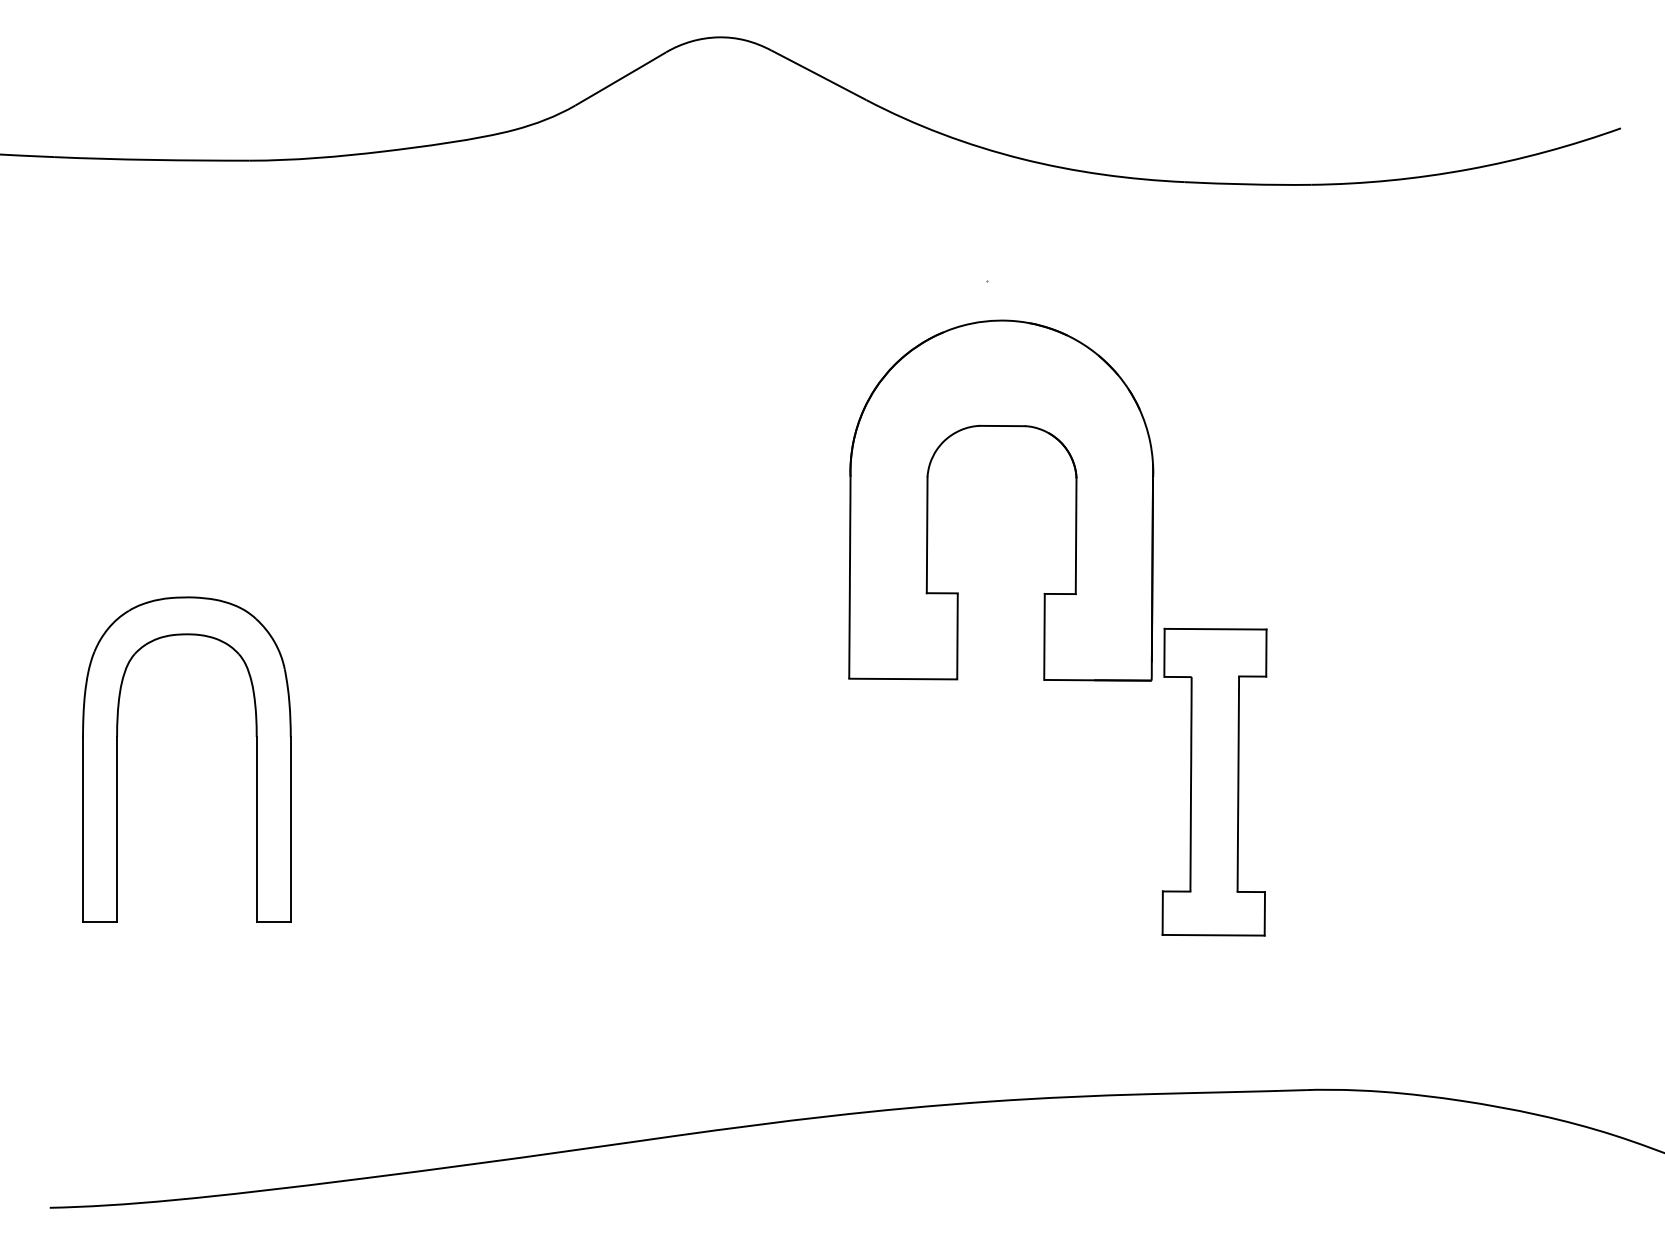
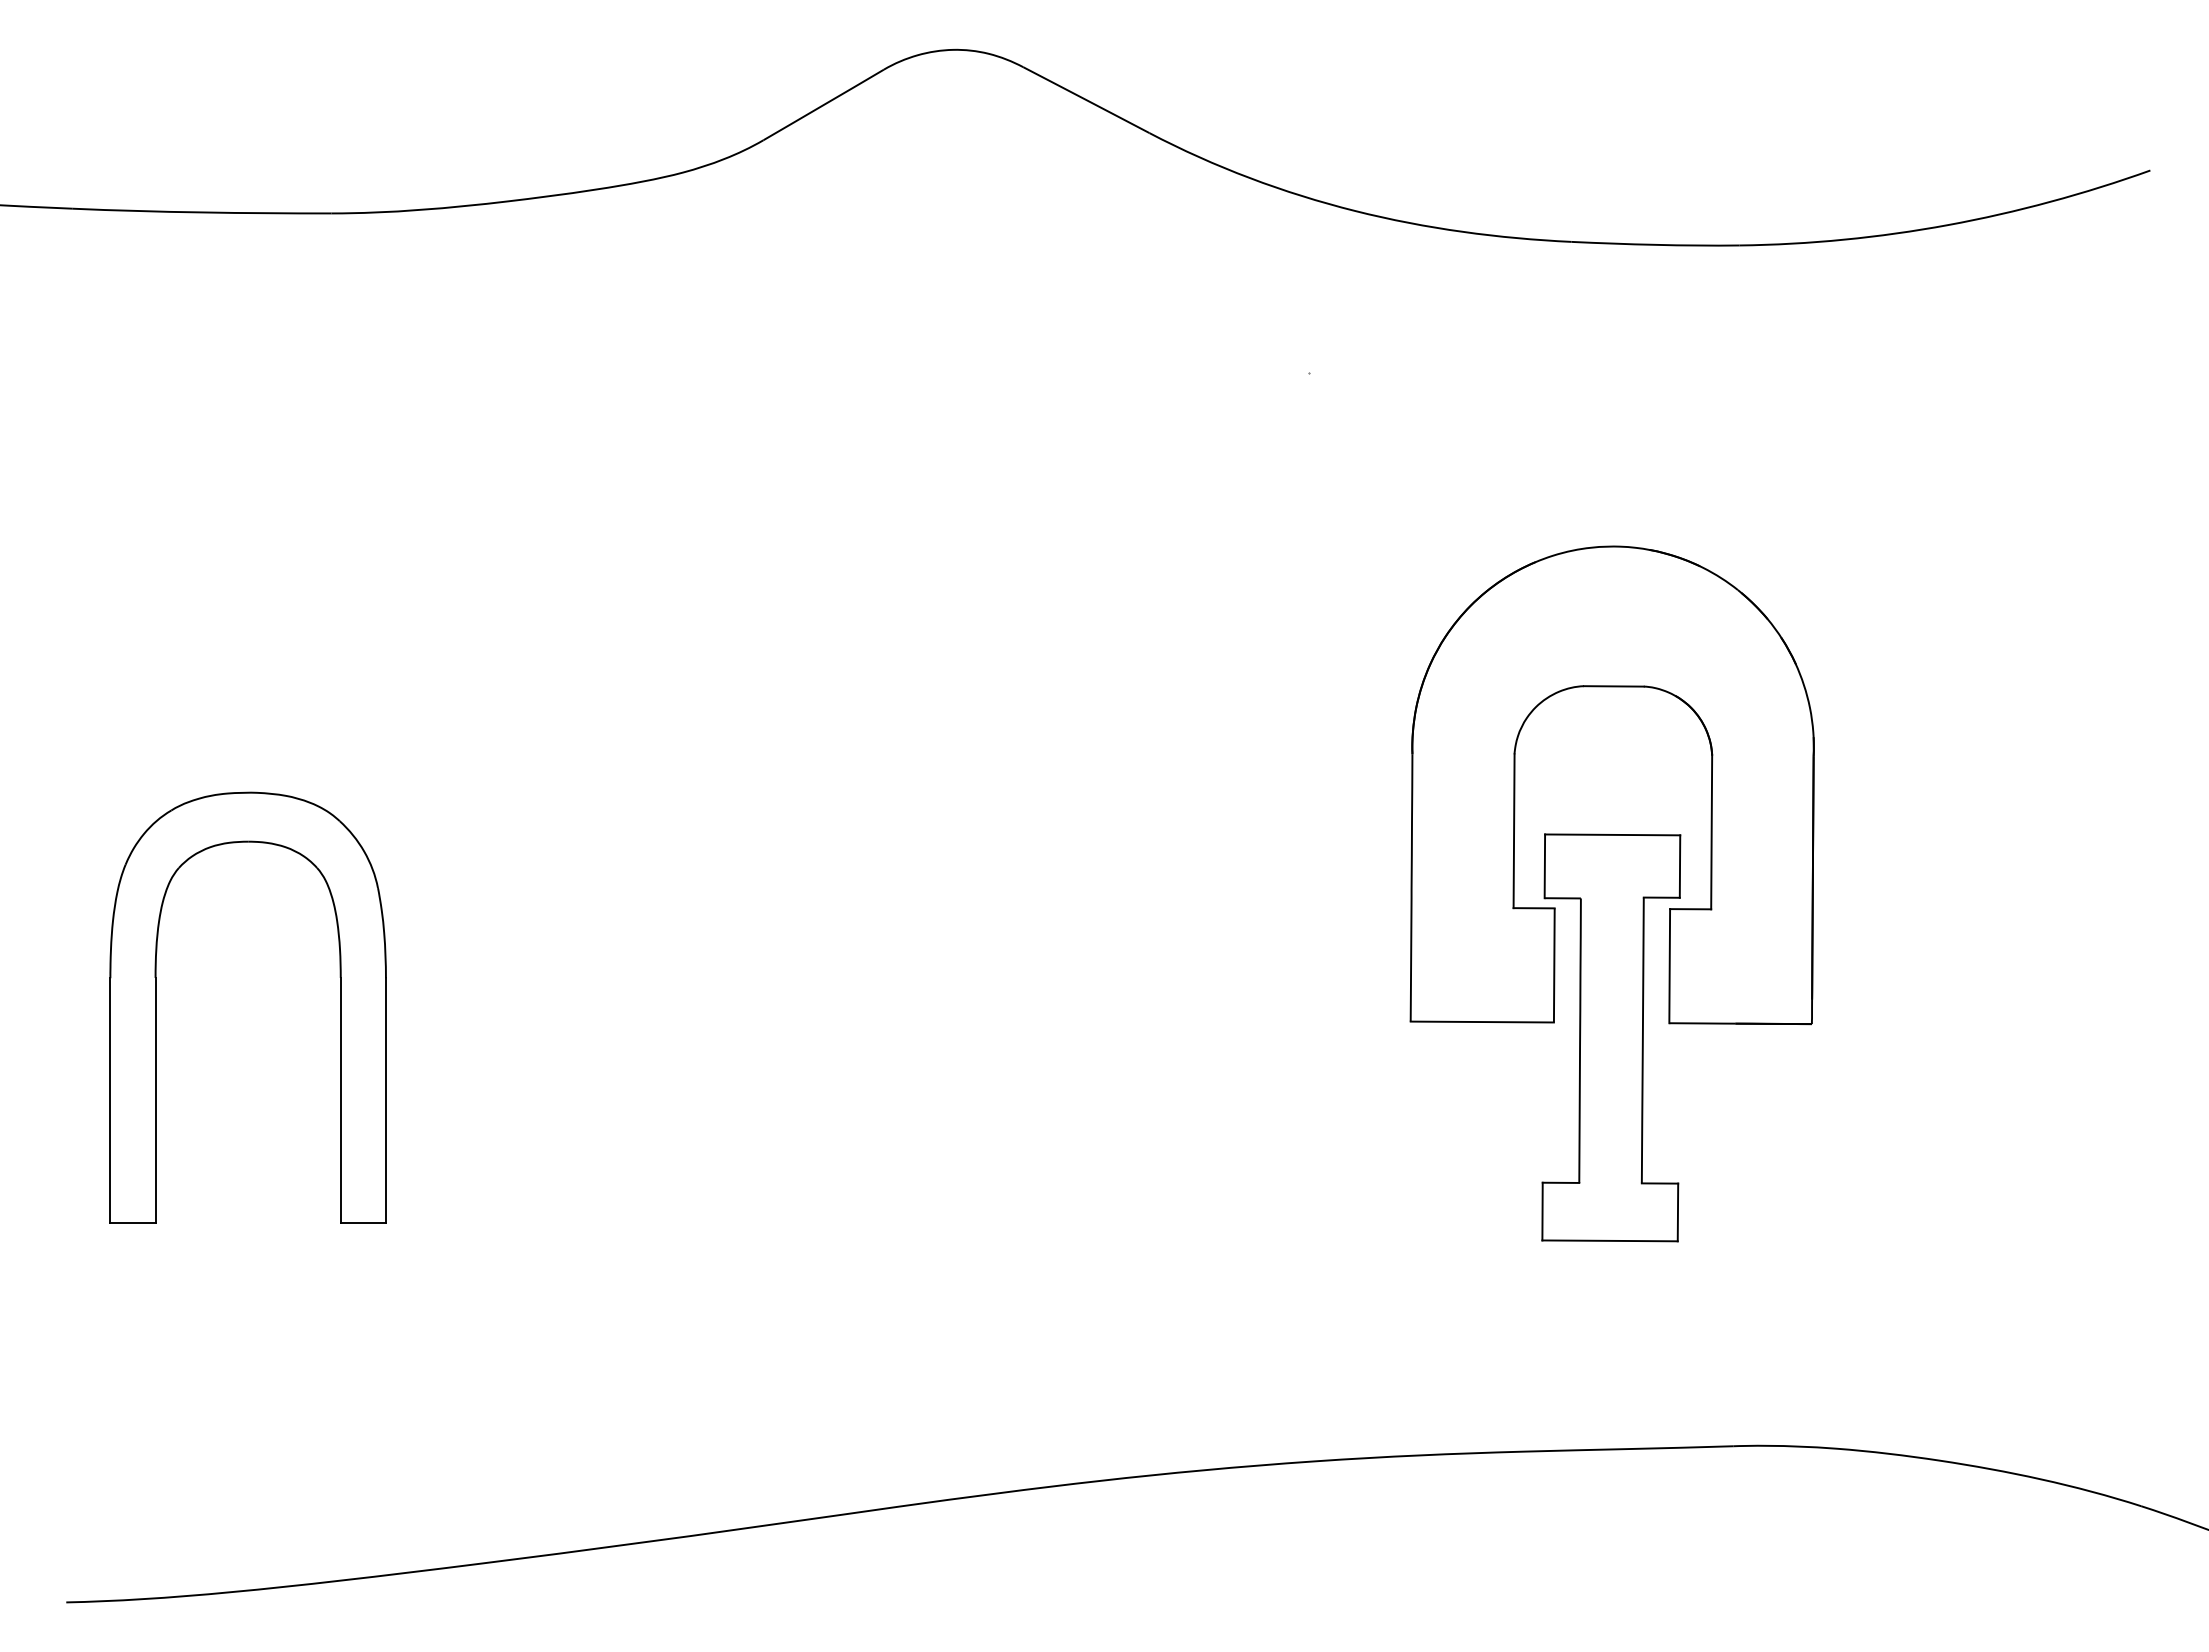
part: (928, 500) -> (1515, 785), moved

